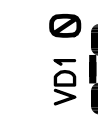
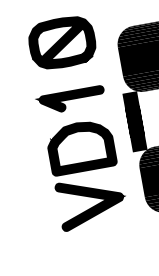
part: (64, 82) -> (81, 159), size x1.43

